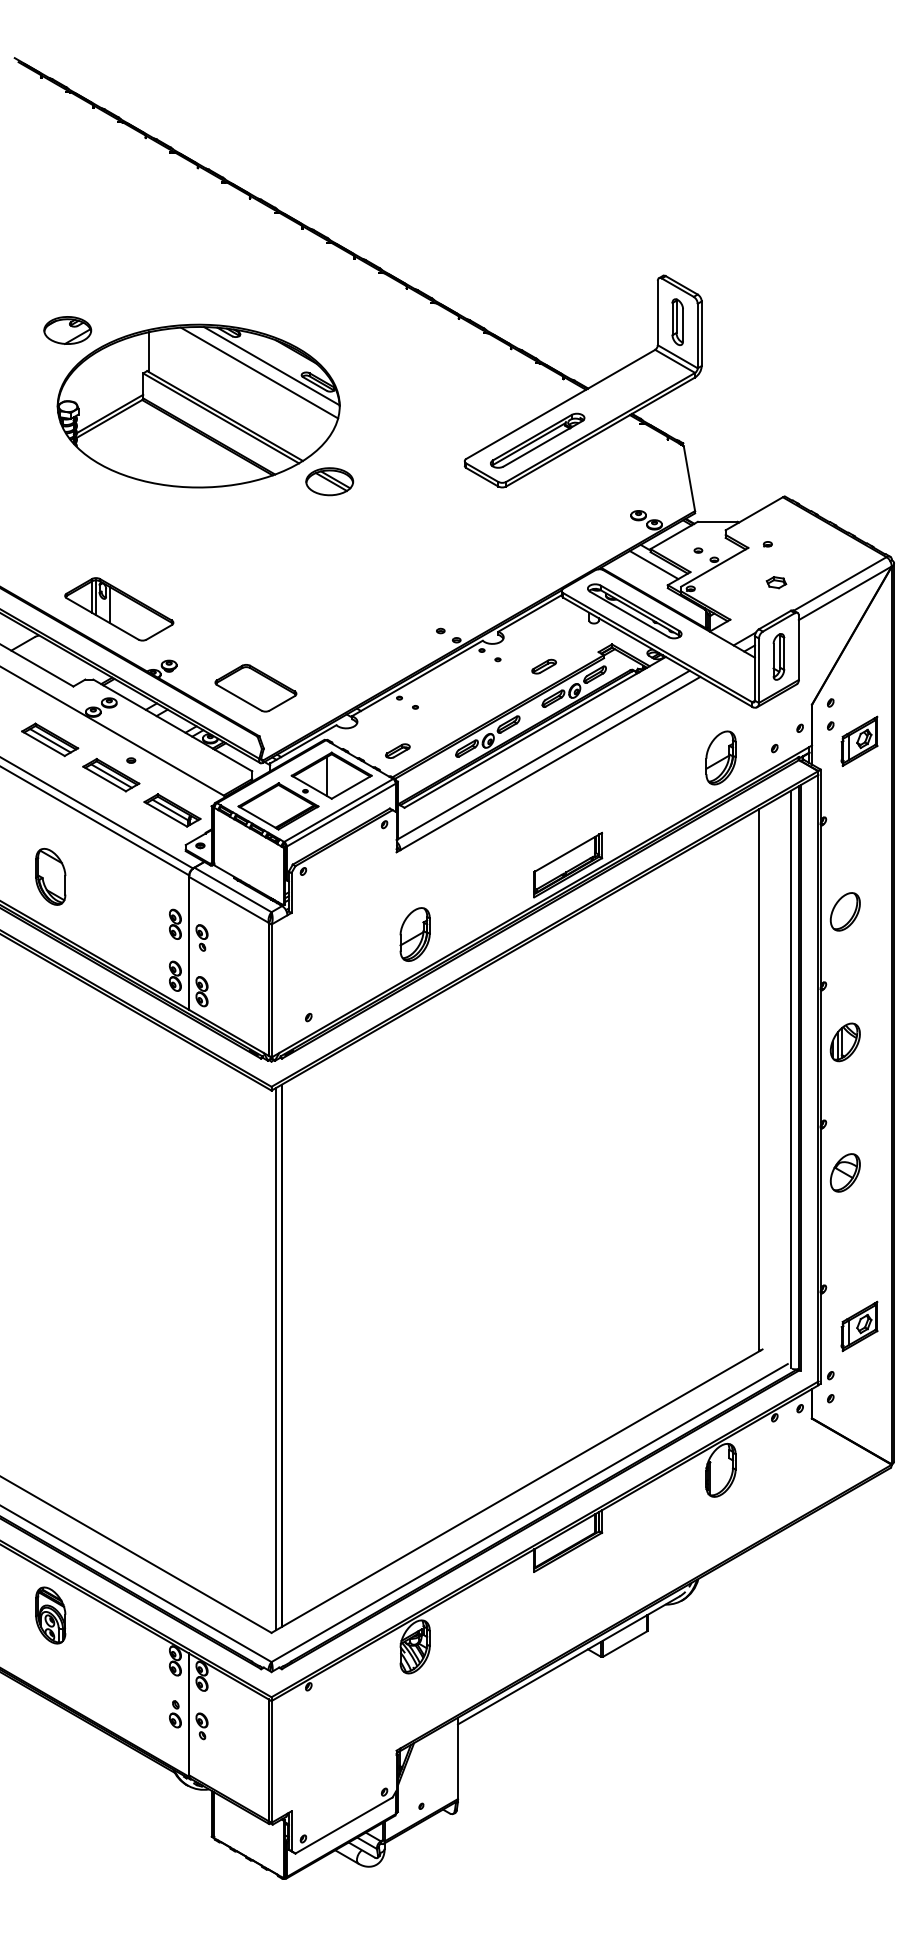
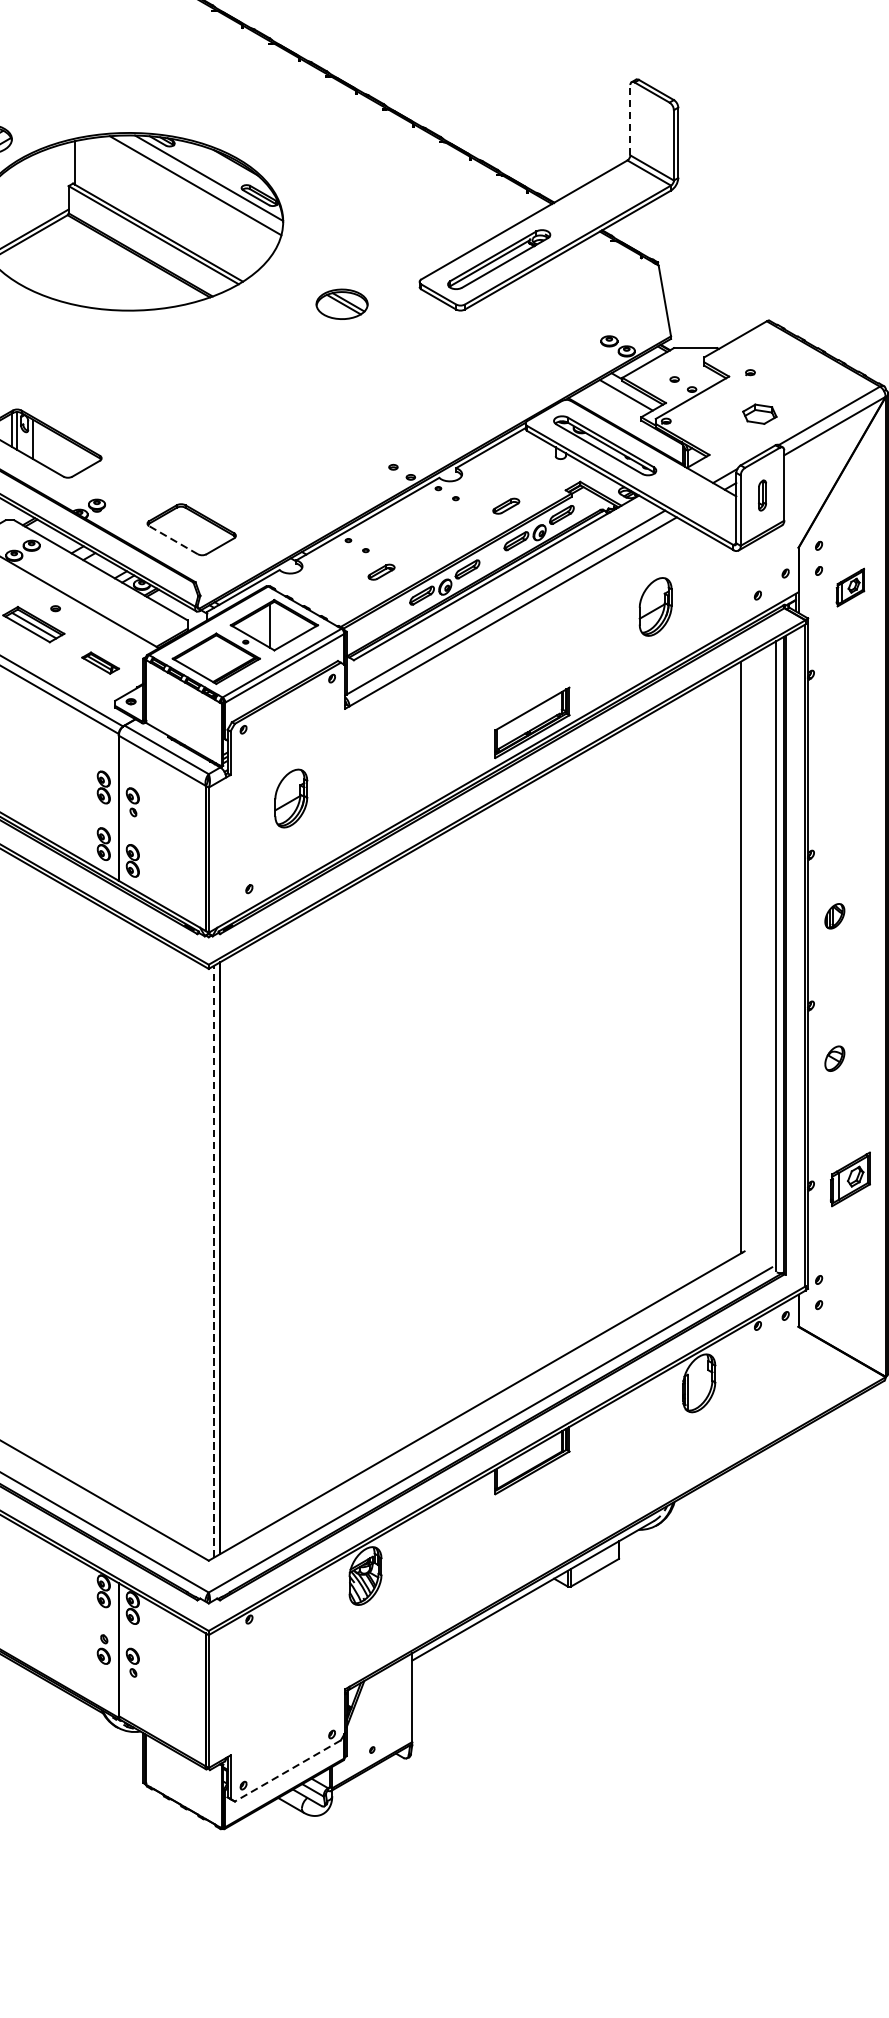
line: (657, 312) -> (629, 119), solid -> dashed
part: (677, 321) -> (651, 129), removed
part: (329, 481) -> (341, 304), moved
part: (776, 582) -> (759, 414), size x1.6
part: (778, 656) -> (762, 495), size x0.6
line: (239, 697) -> (173, 539), solid -> dashed
part: (859, 740) -> (850, 586), size x0.7
part: (397, 750) -> (381, 571), moved
part: (720, 757) -> (655, 606), moved
part: (172, 810) -> (100, 663), size x0.6
part: (844, 911) -> (834, 773), removed
part: (414, 934) -> (290, 798), moved
part: (844, 1042) -> (834, 916), size x0.6
part: (844, 1172) -> (834, 1058), size x0.6
part: (859, 1326) -> (850, 1179), moved
line: (276, 1358) -> (214, 1261), solid -> dashed
line: (343, 1825) -> (287, 1770), solid -> dashed

